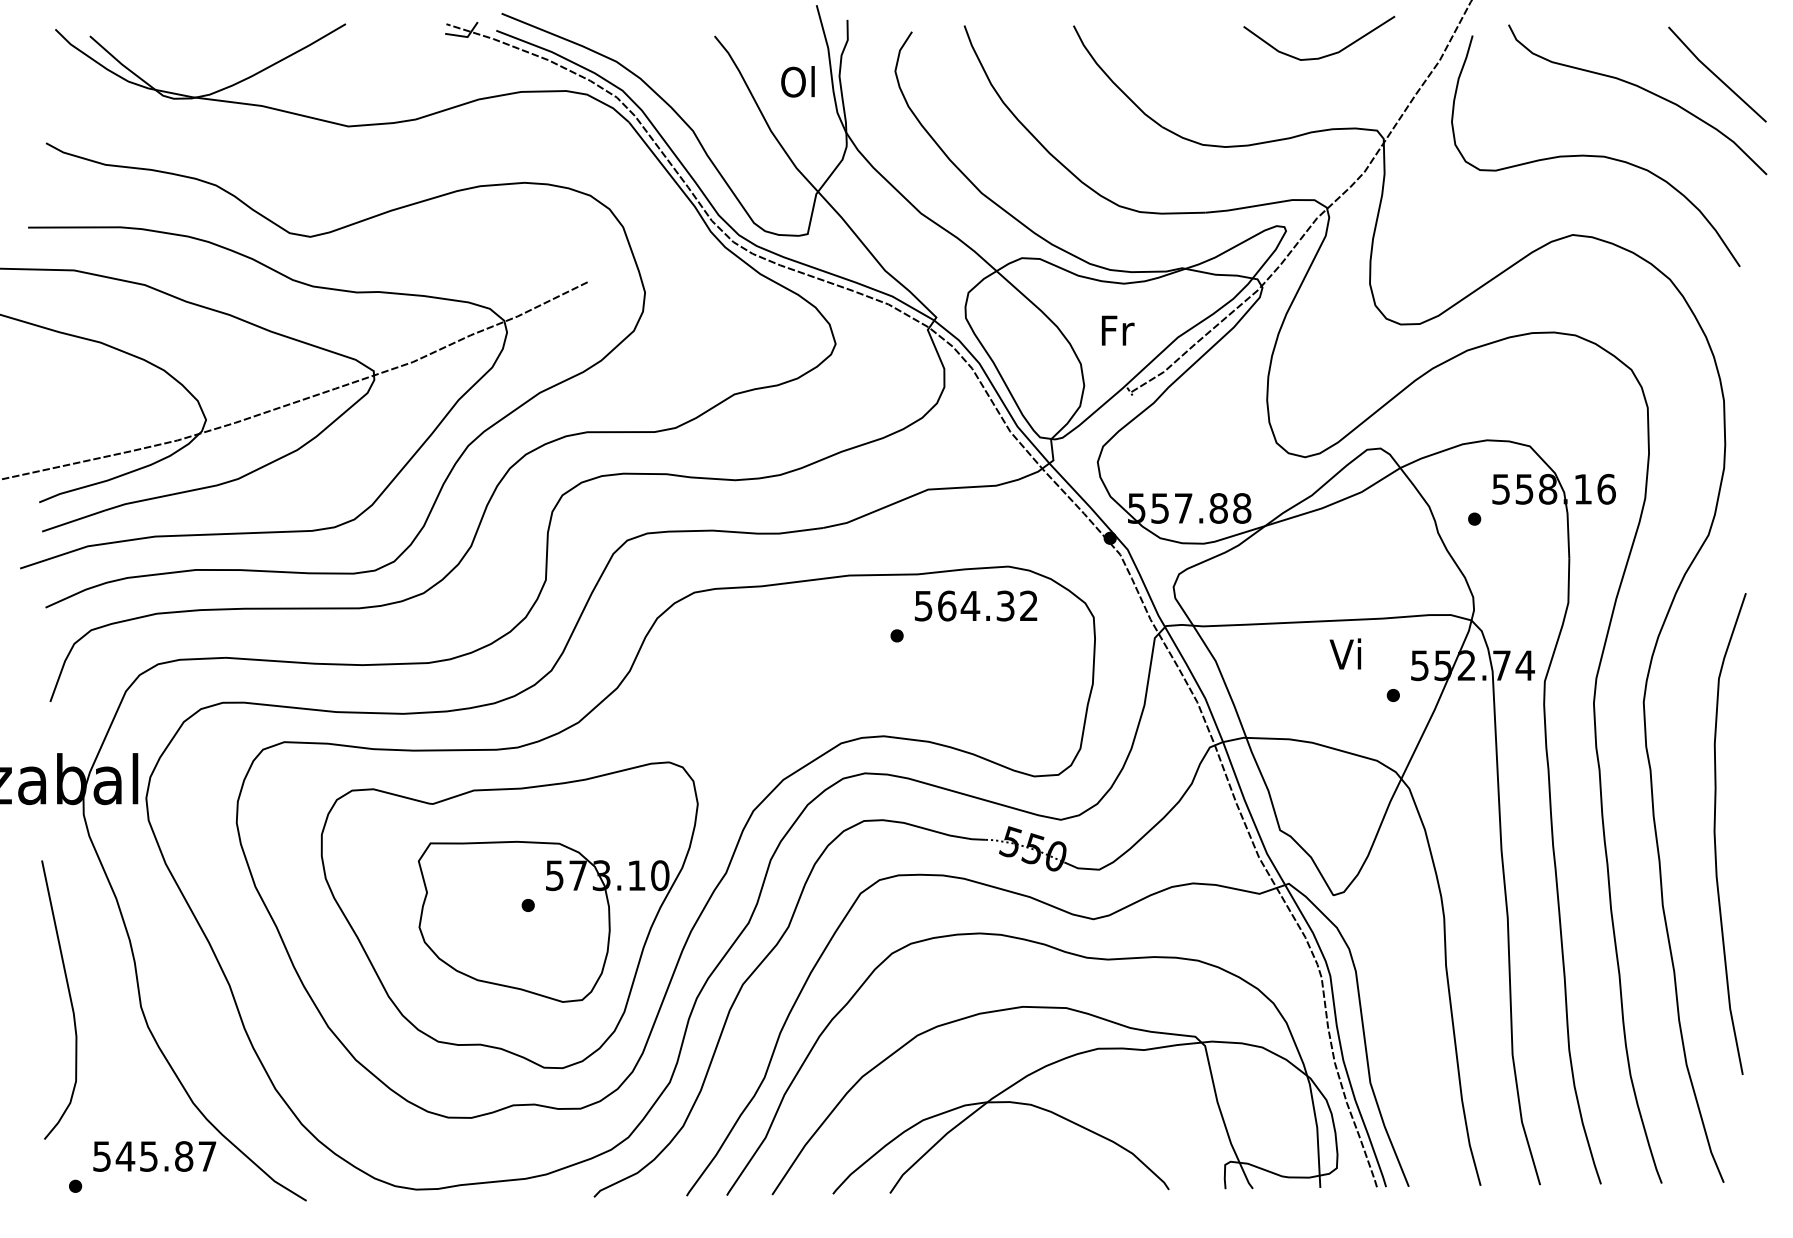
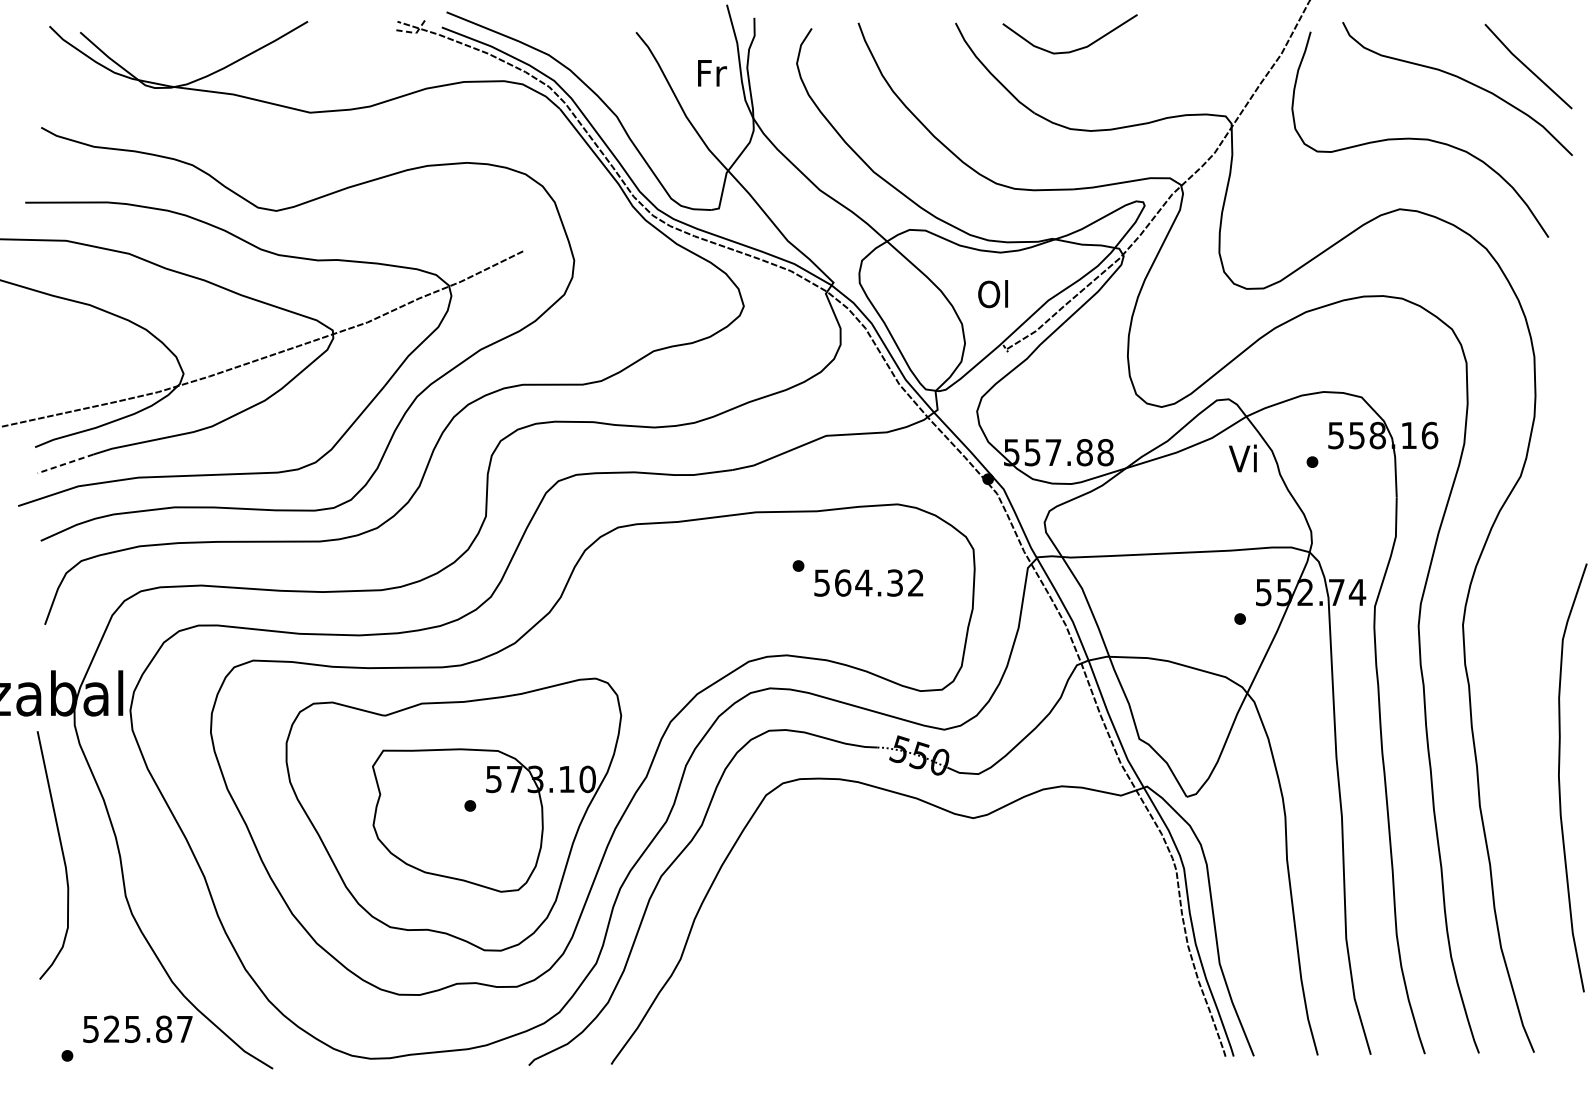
line: (466, 36) -> (415, 32), solid -> dashed
curve: (1324, 55) -> (1074, 49), moved
text: (798, 81) -> (710, 72), Ol -> Fr
text: (1116, 330) -> (993, 294), Fr -> Ol
line: (73, 521) -> (65, 464), solid -> dashed
text: (976, 605) -> (869, 582), moved
text: (1345, 653) -> (1242, 458), moved
curve: (1715, 833) -> (1559, 777), moved
curve: (69, 998) -> (62, 854), moved
part: (1035, 1070) -> (921, 952), removed
text: (125, 1156) -> (111, 1029), 545.87 -> 525.87

